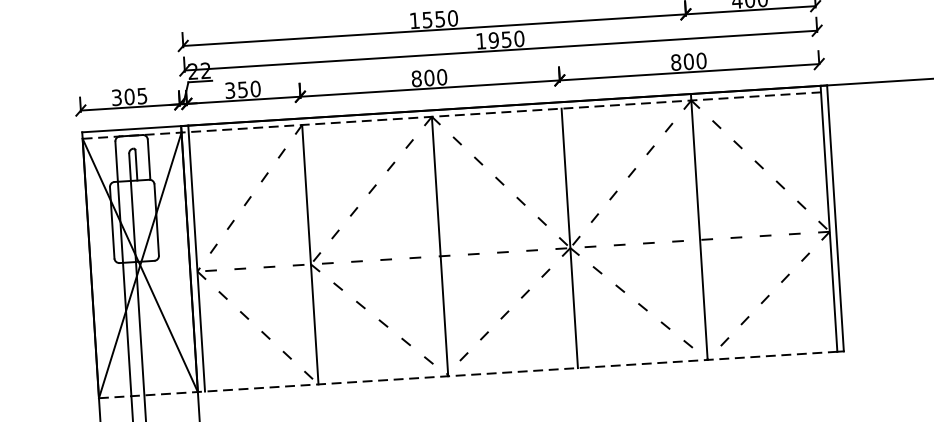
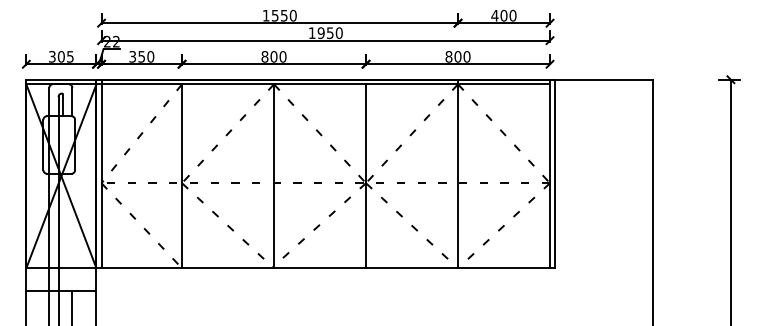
line: (452, 115) -> (288, 84), dashed -> solid
line: (468, 375) -> (288, 268), dashed -> solid

